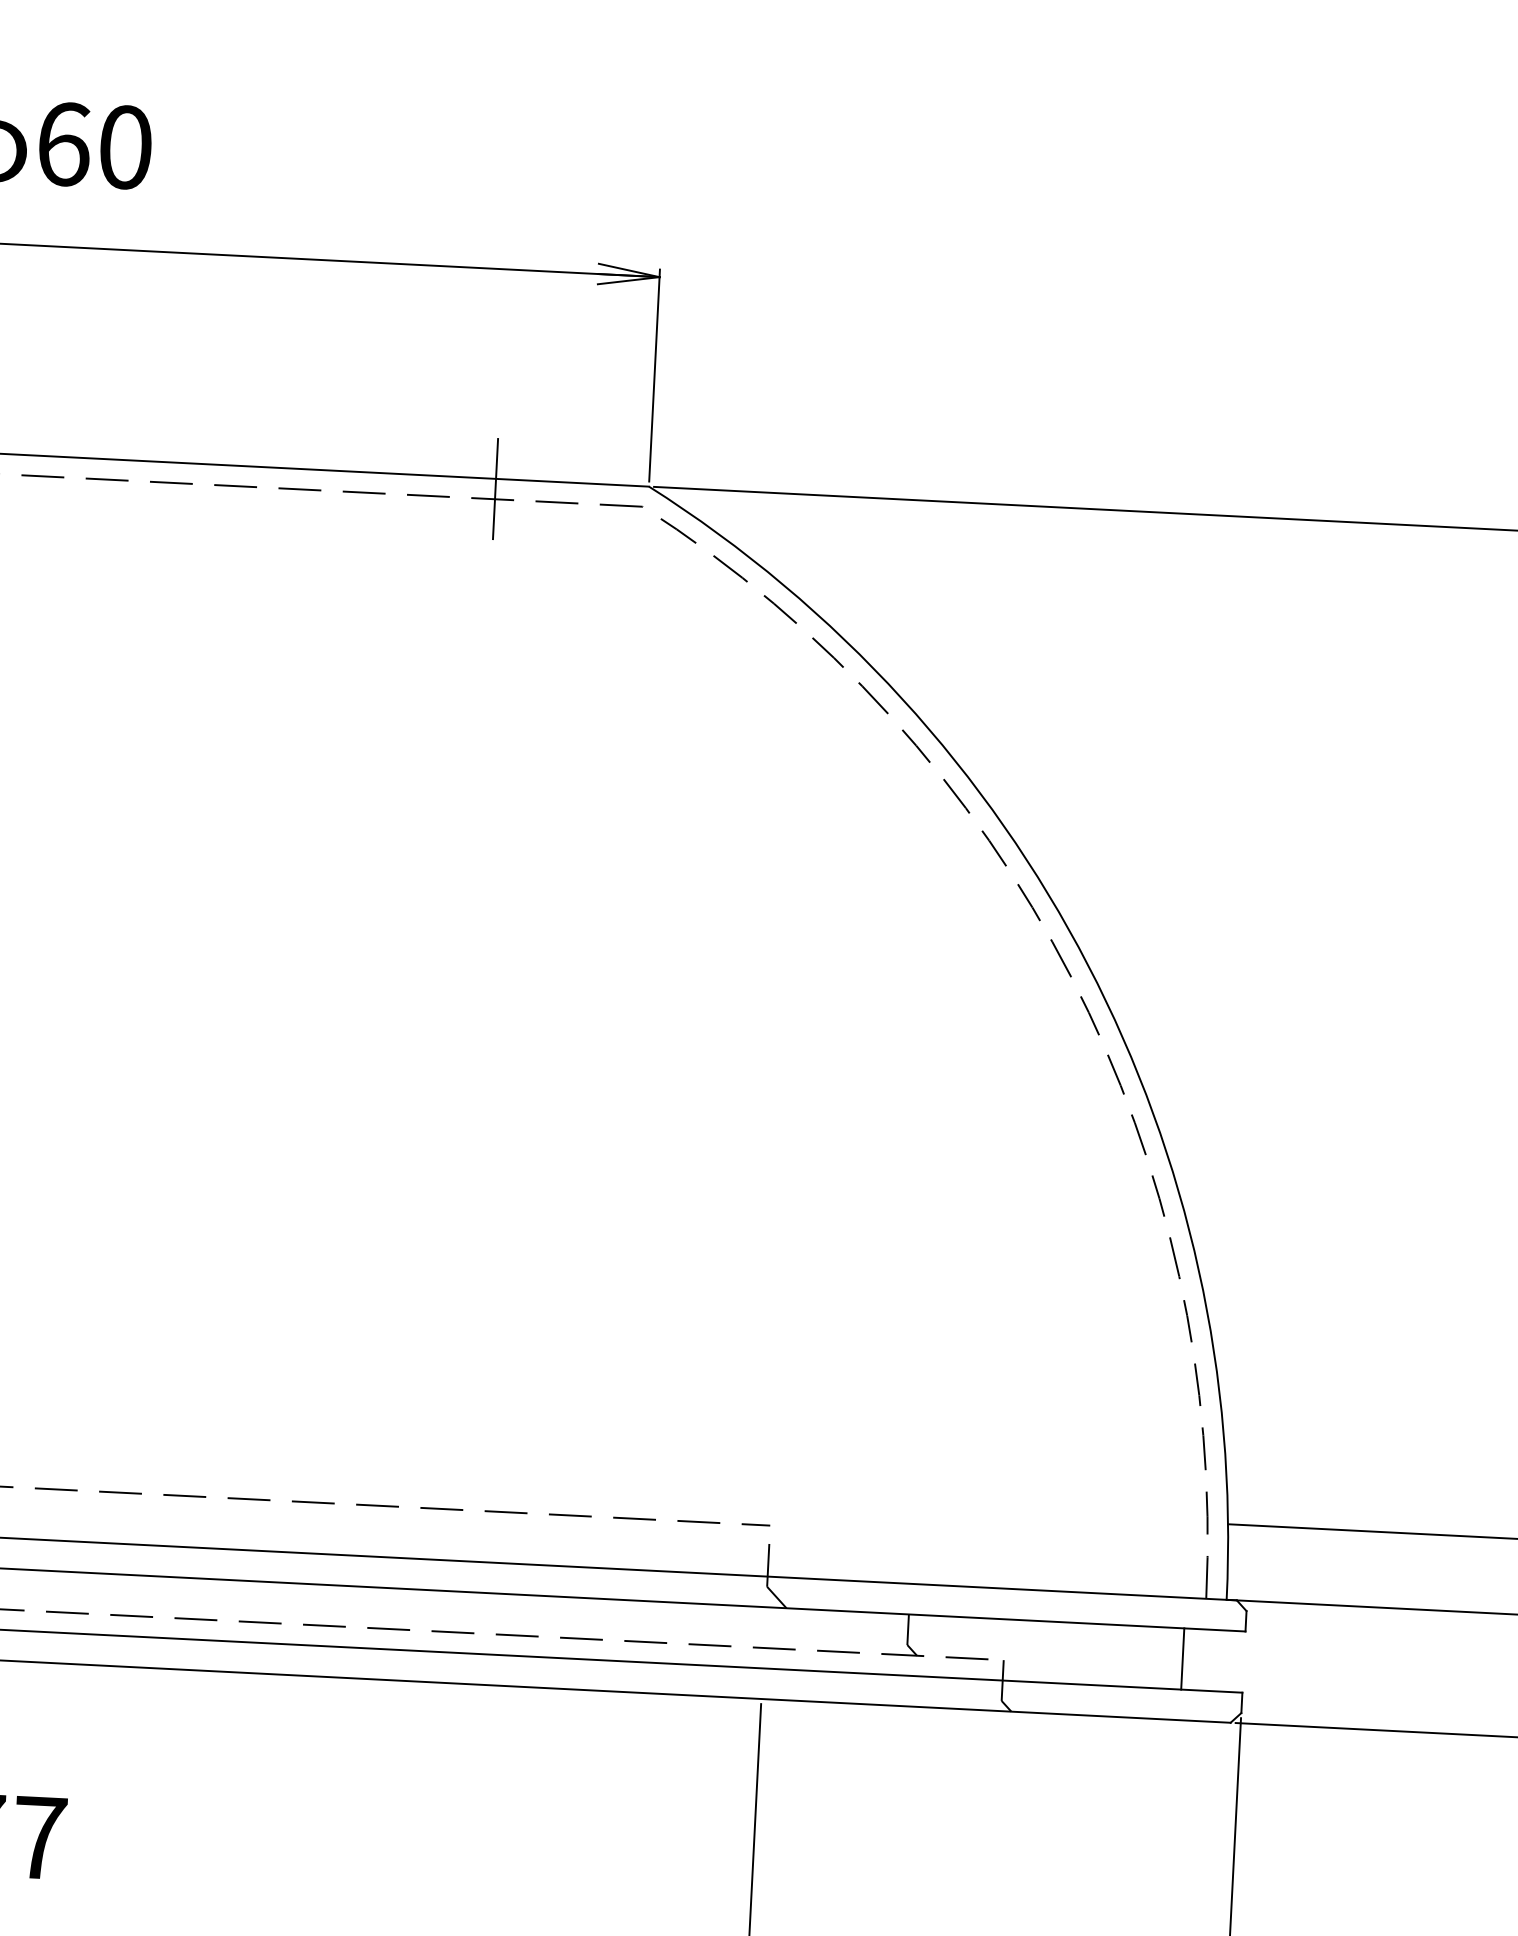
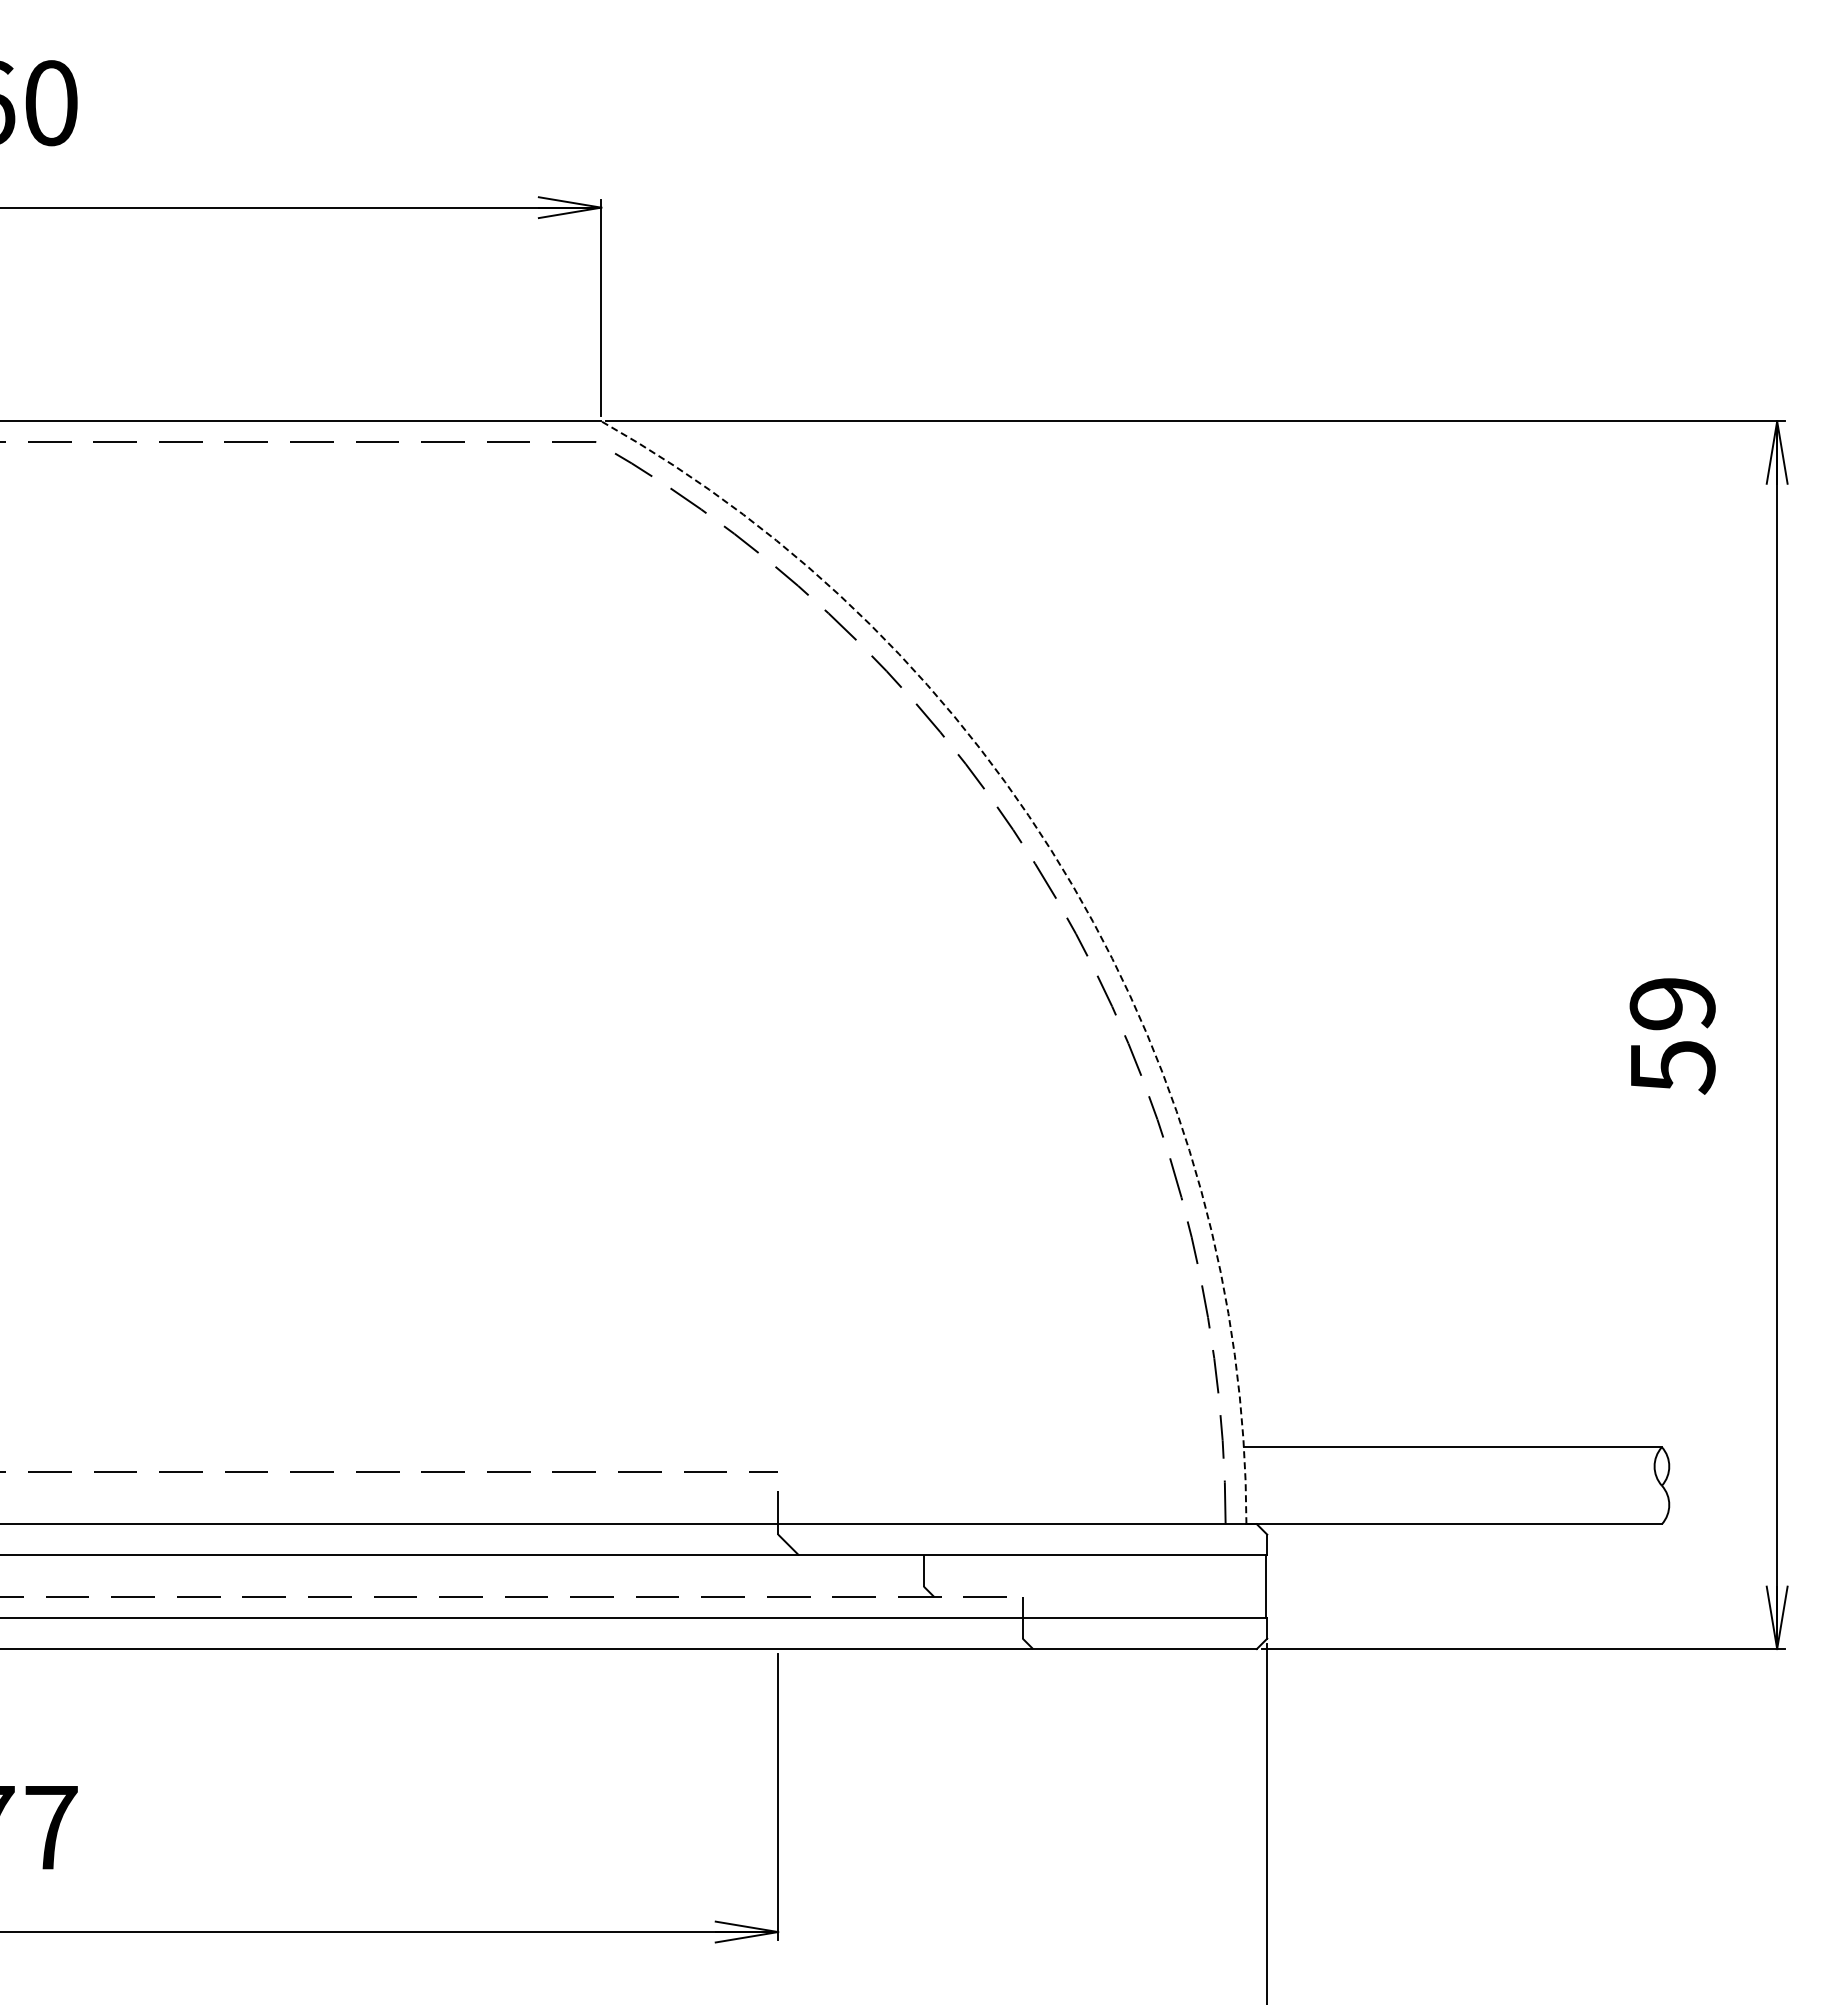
line: (495, 488) -> (445, 431), removed
arc: (1087, 965) -> (1072, 885), solid -> dashed
line: (1182, 1658) -> (1265, 1586), moved

